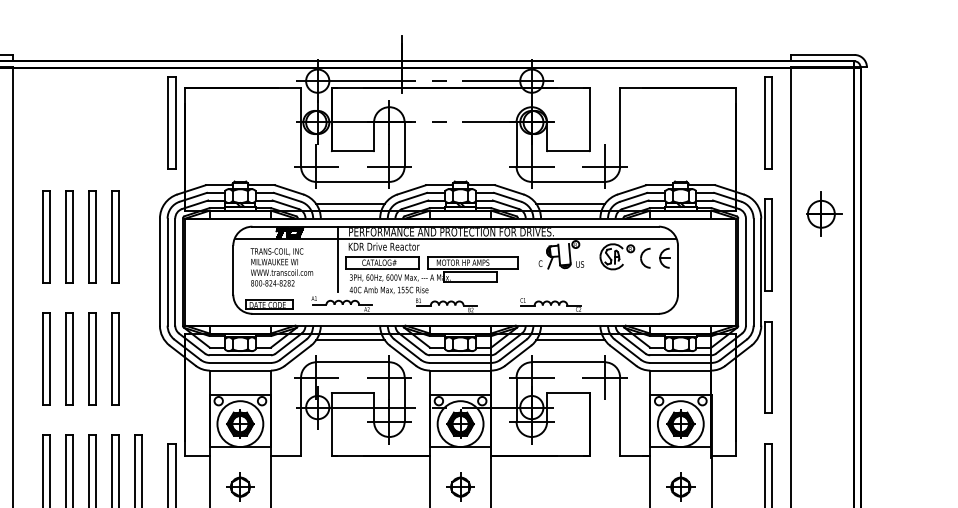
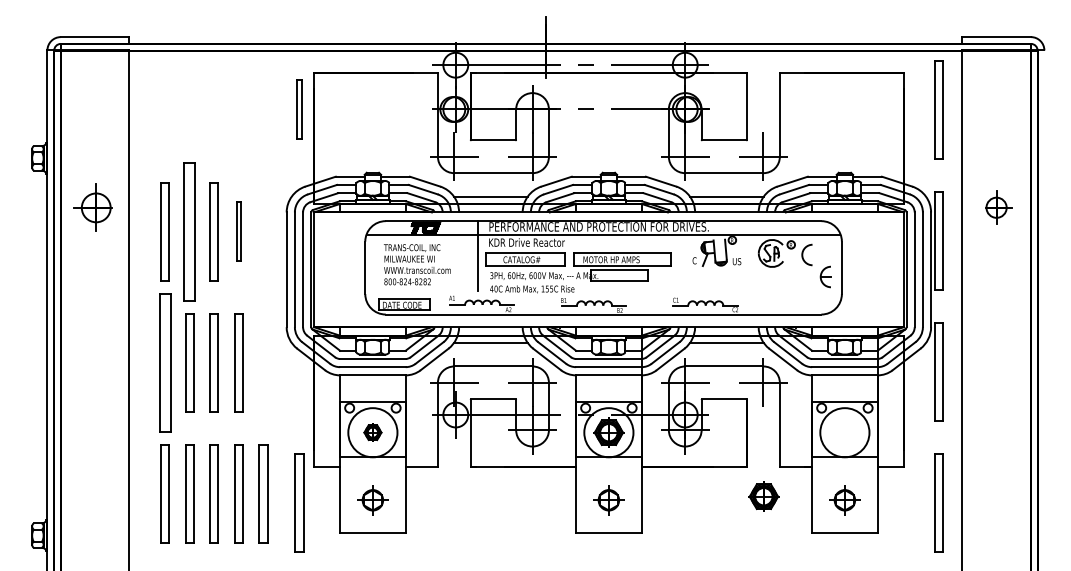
part: (171, 122) -> (299, 109), size x0.6
part: (824, 213) -> (998, 207), size x0.7
part: (69, 236) -> (189, 231), size x1.4
part: (114, 236) -> (238, 231), size x0.6
part: (664, 257) -> (825, 276), moved
part: (45, 358) -> (164, 362), size x1.4
part: (240, 423) -> (372, 432), size x0.6
part: (680, 423) -> (763, 496), moved

